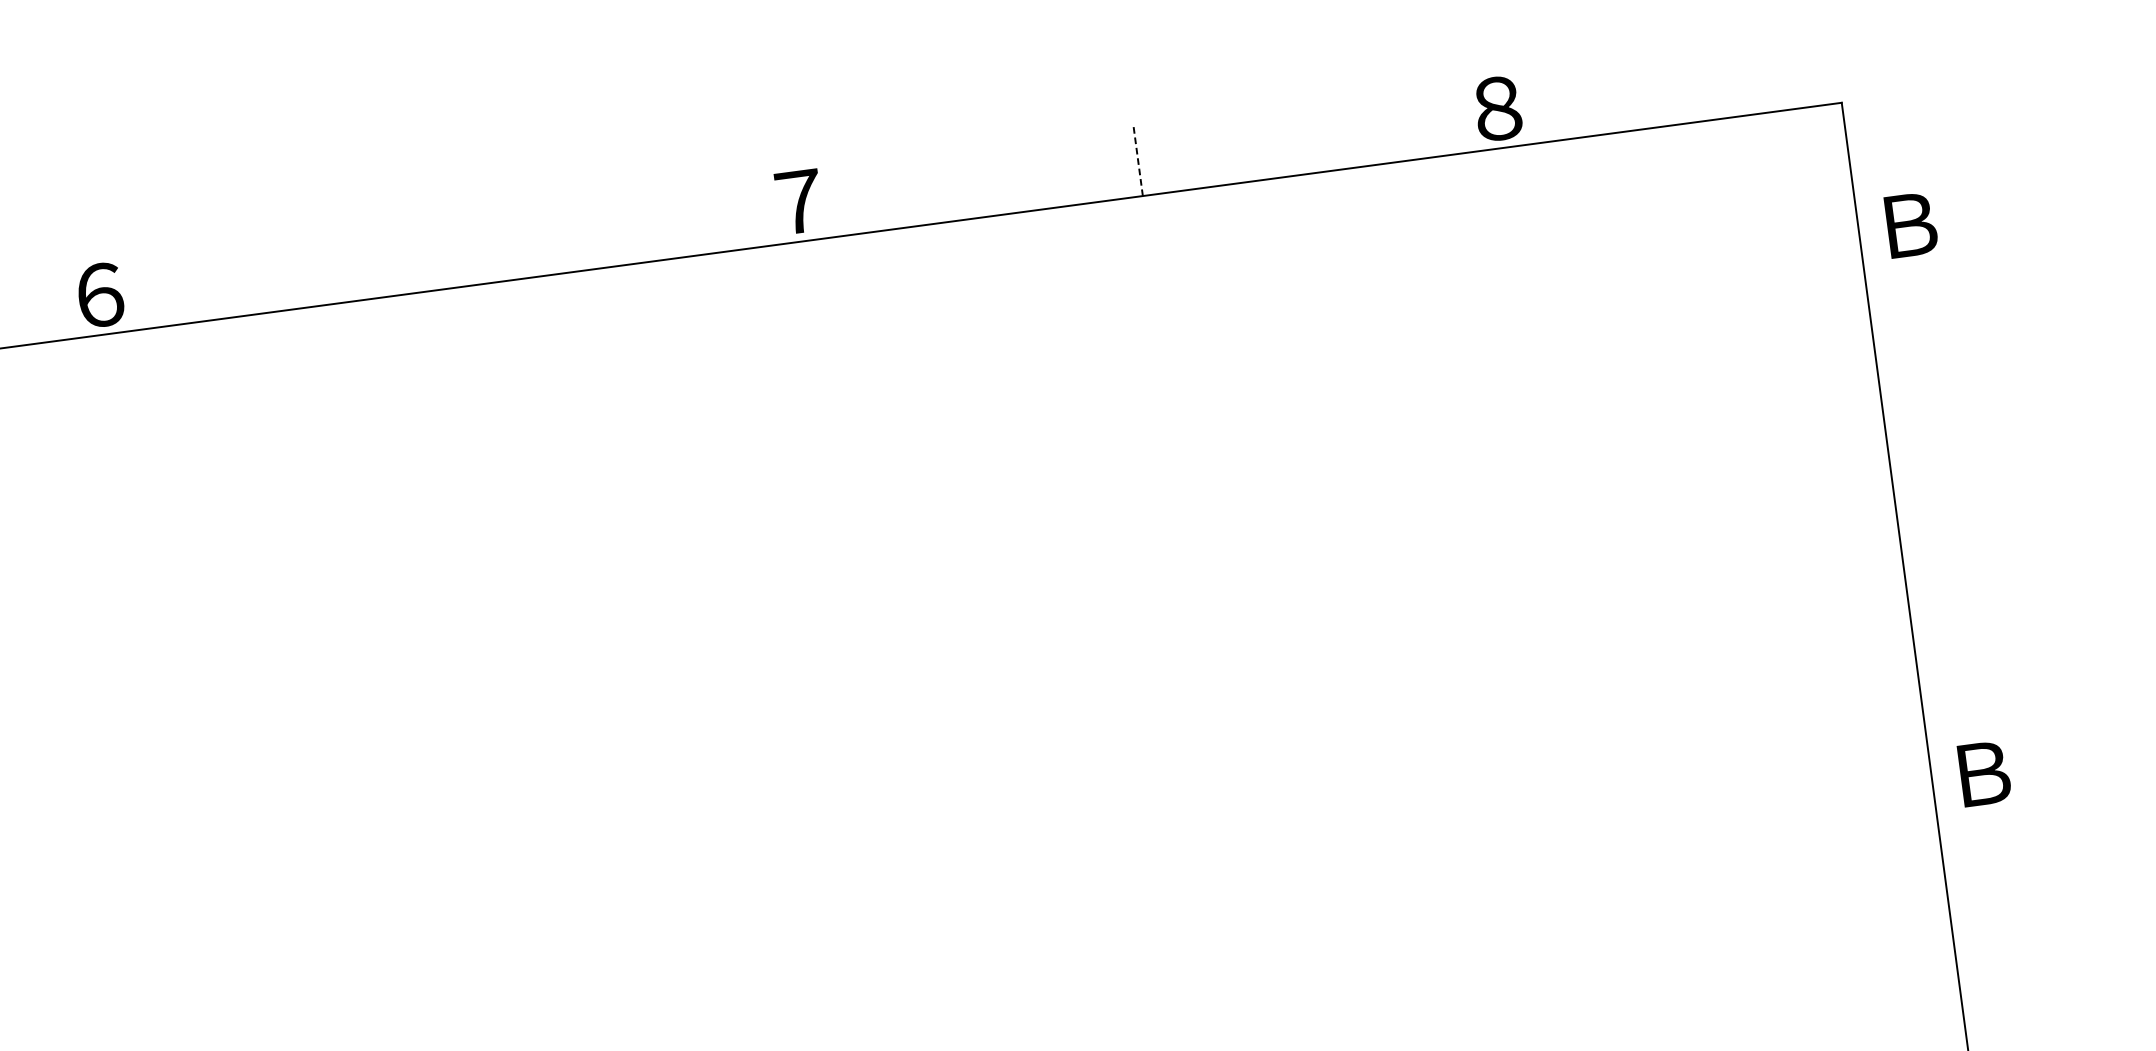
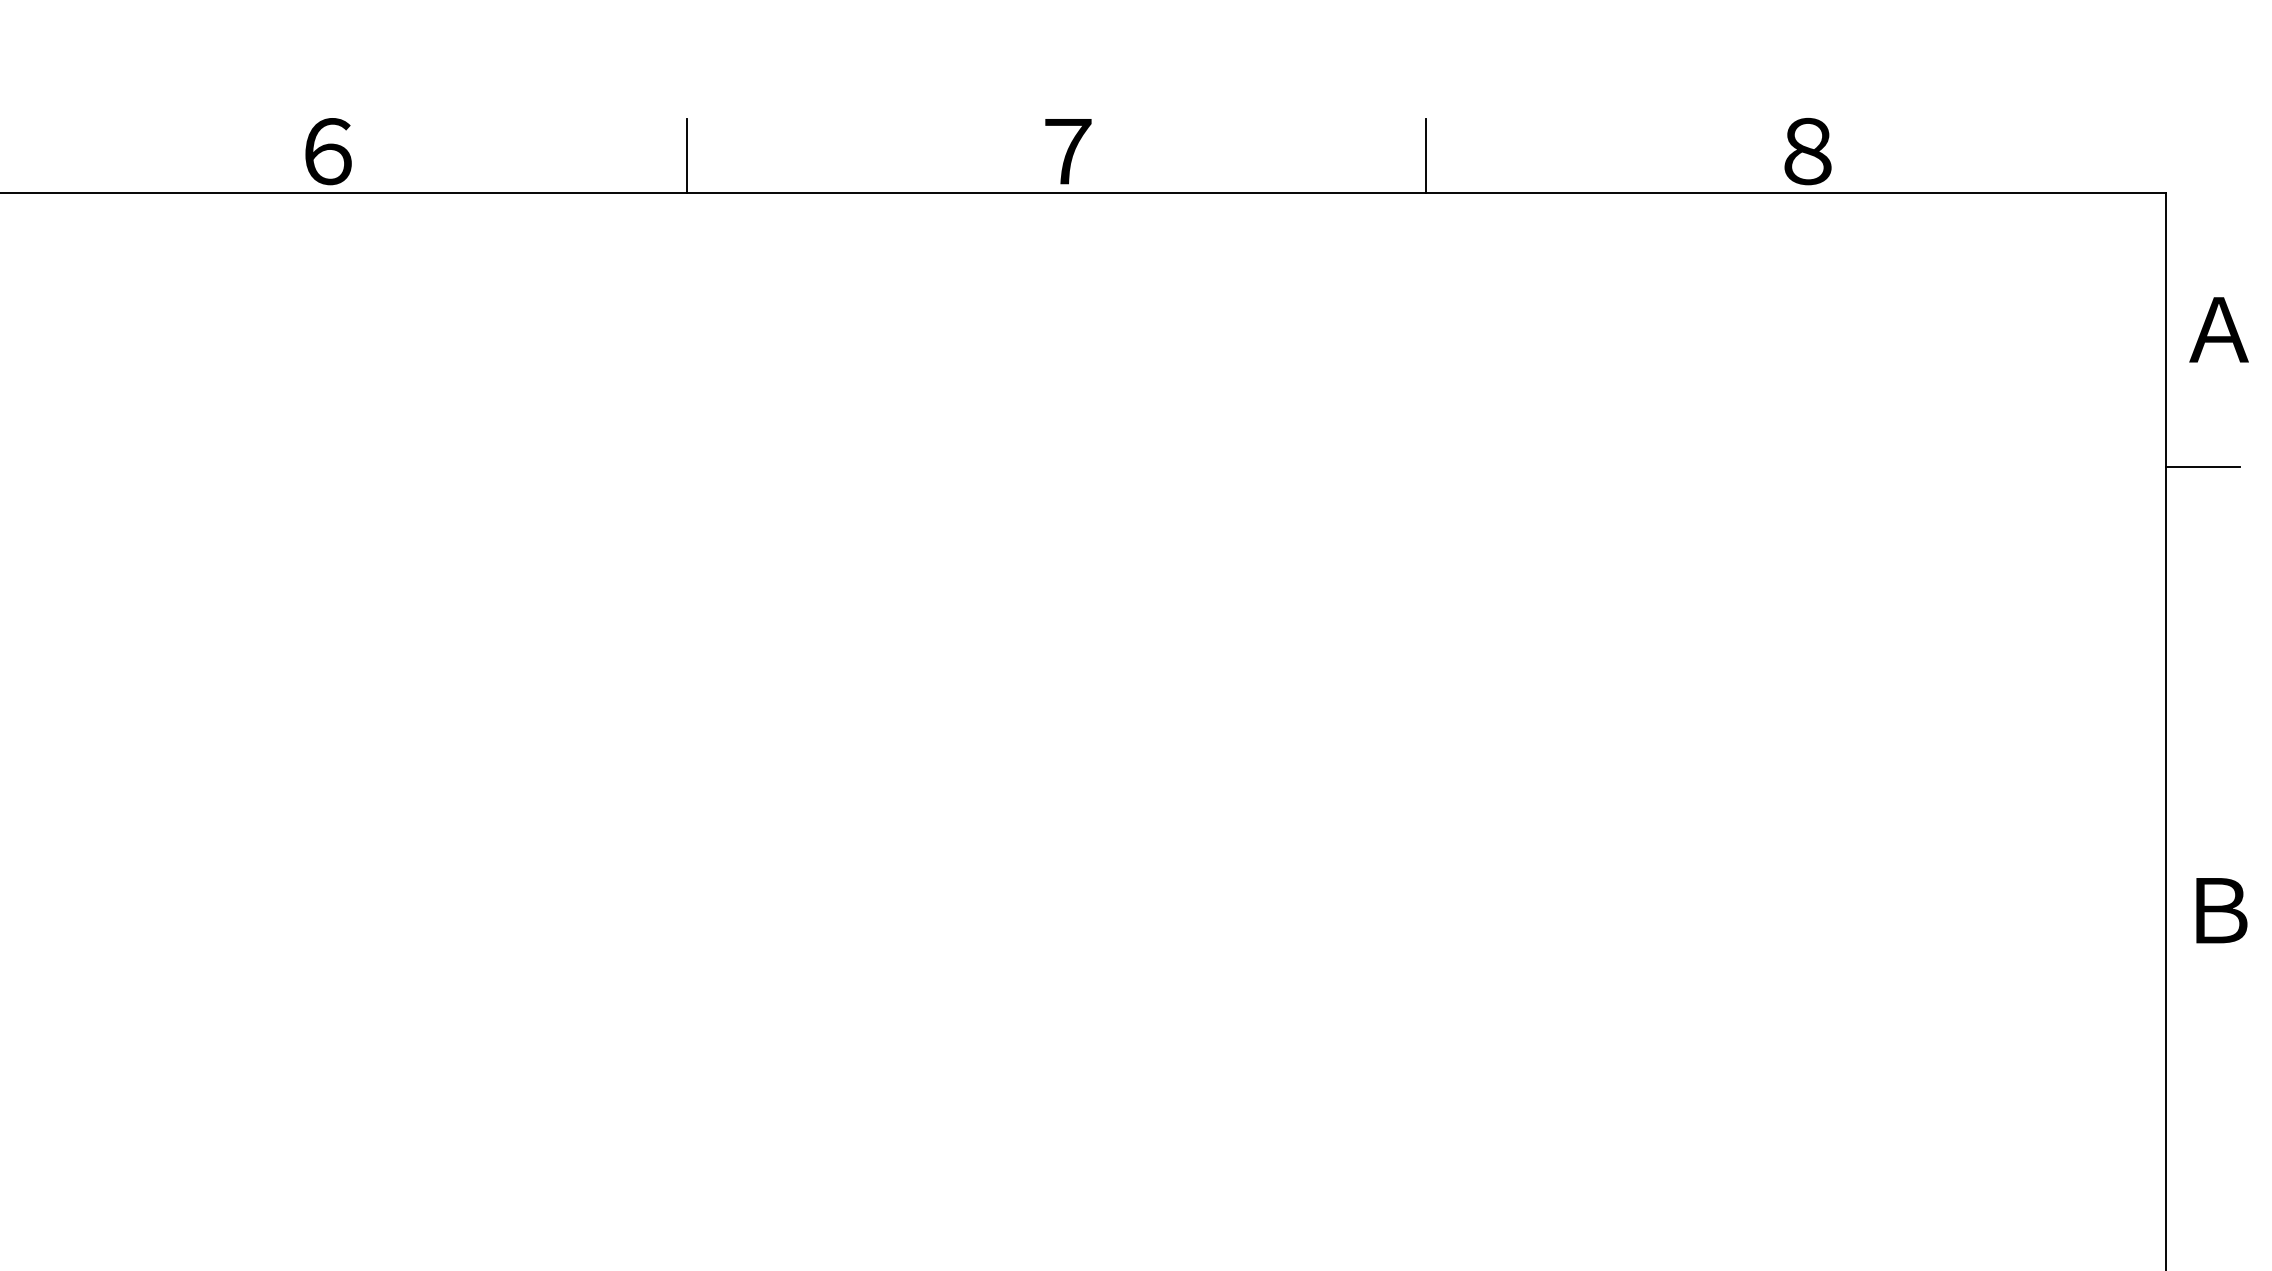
line: (1138, 161) -> (1426, 156), dashed -> solid
text: (1908, 225) -> (2218, 329), Ｂ -> Ａ
line: (439, 254) -> (686, 156), added
line: (1911, 356) -> (2203, 466), added

